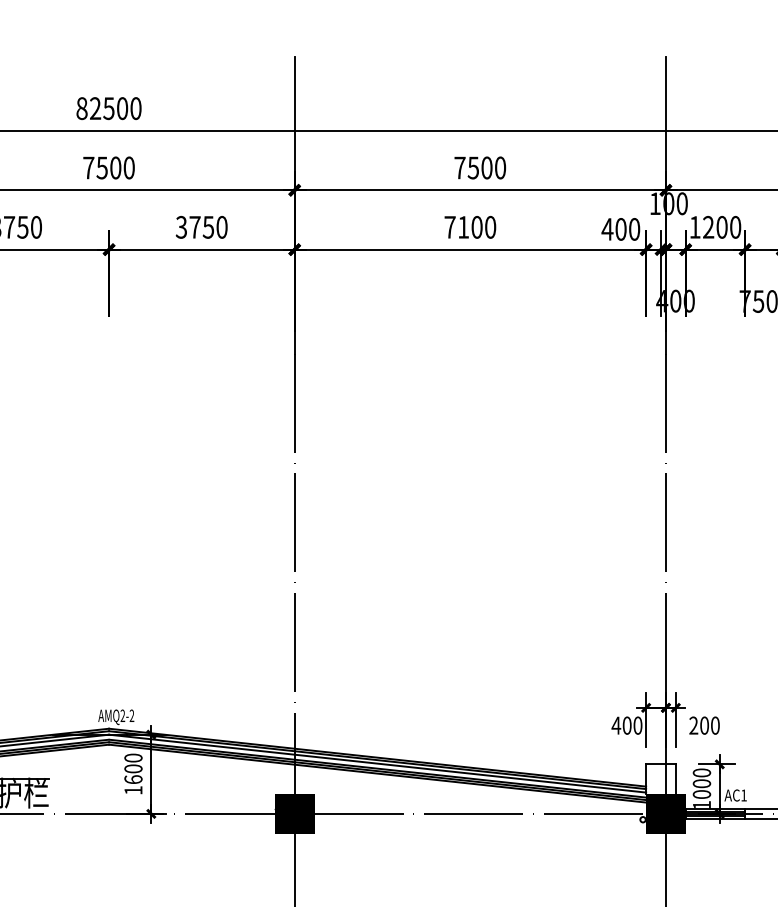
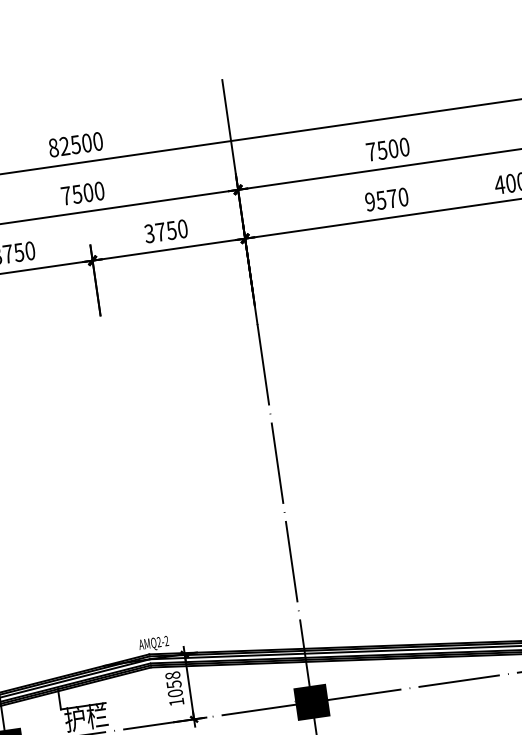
text: (463, 226) -> (381, 199), 7100 -> 9570
text: (133, 768) -> (174, 684), 1600 -> 1058

